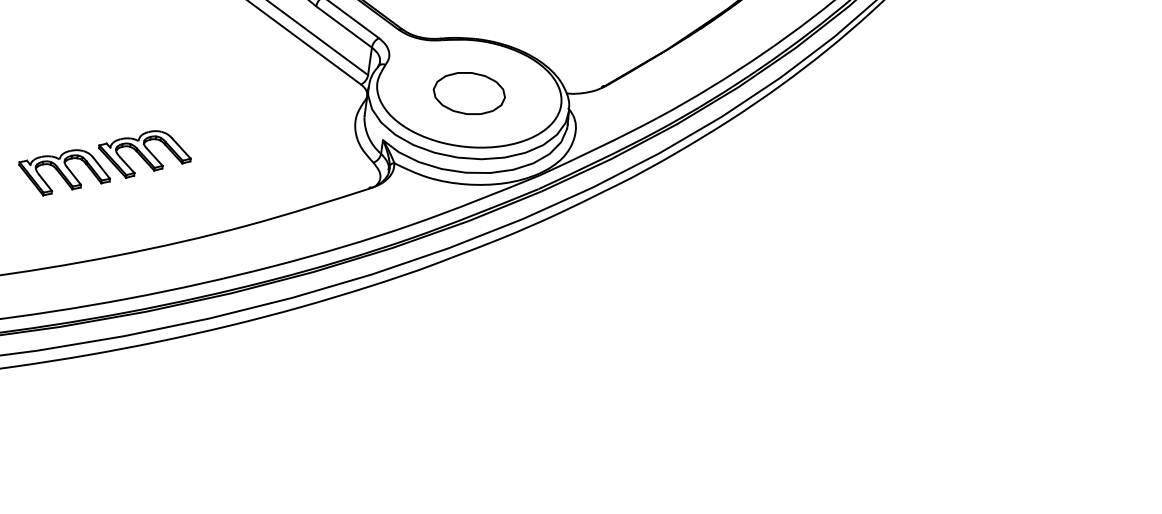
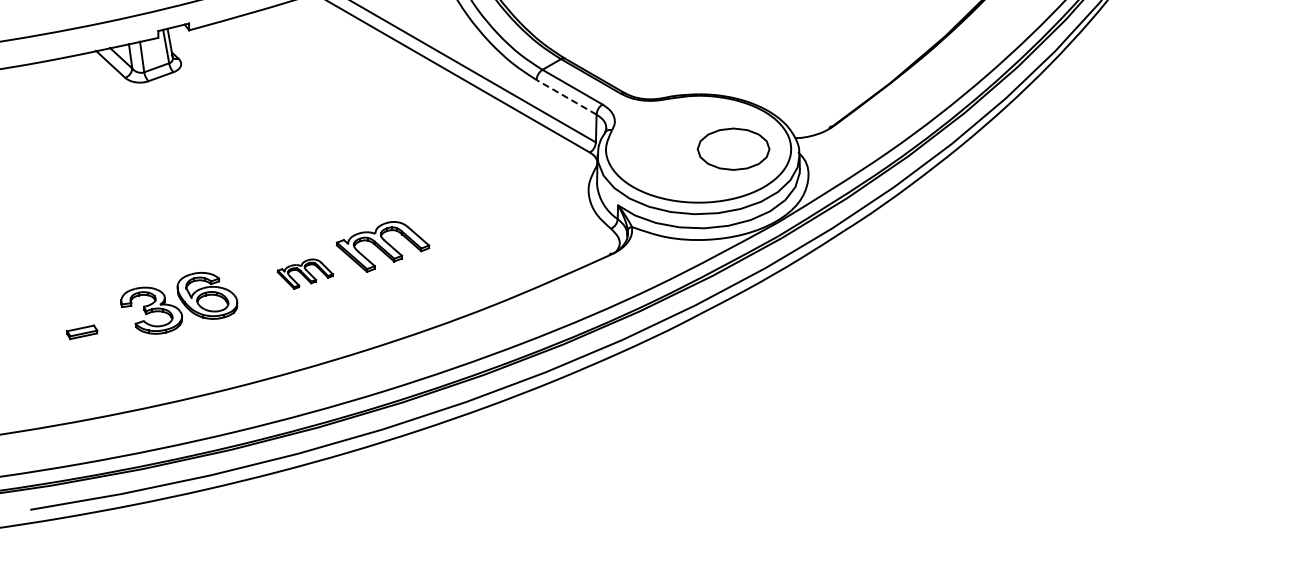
line: (343, 27) -> (566, 97), solid -> dashed
part: (469, 92) -> (733, 148), moved
part: (64, 172) -> (305, 273), size x0.6

